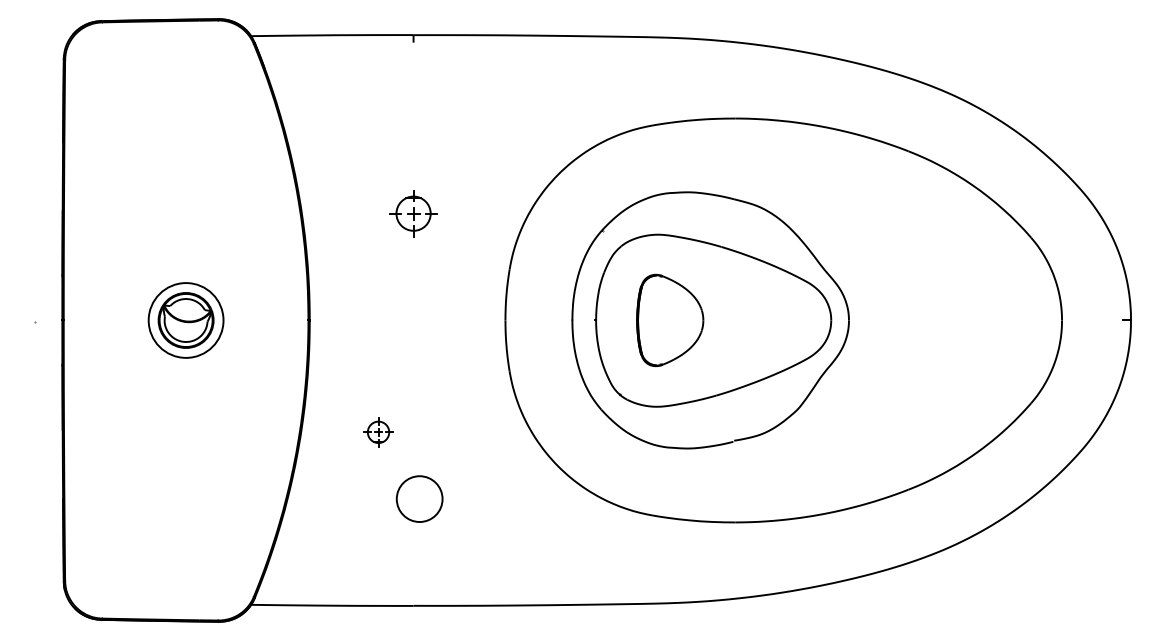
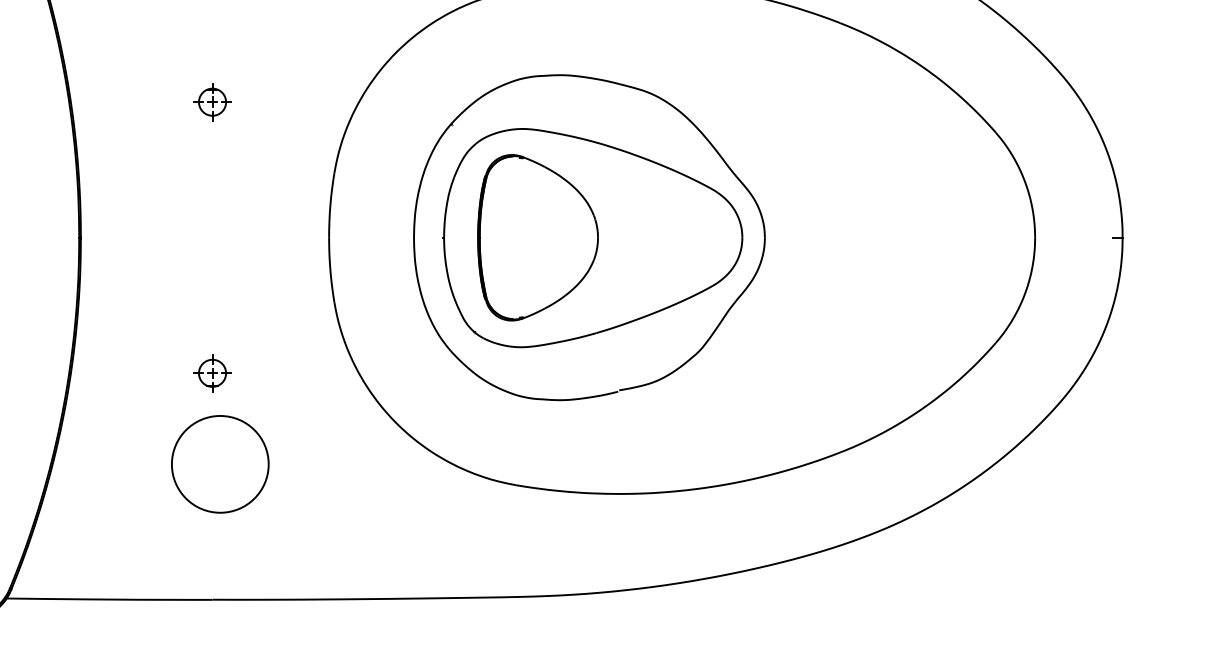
part: (413, 213) -> (212, 102), size x0.62
part: (670, 320) -> (538, 237), size x1.43
part: (378, 432) -> (212, 373), moved
circle: (419, 498) -> (220, 463), size x1.67

